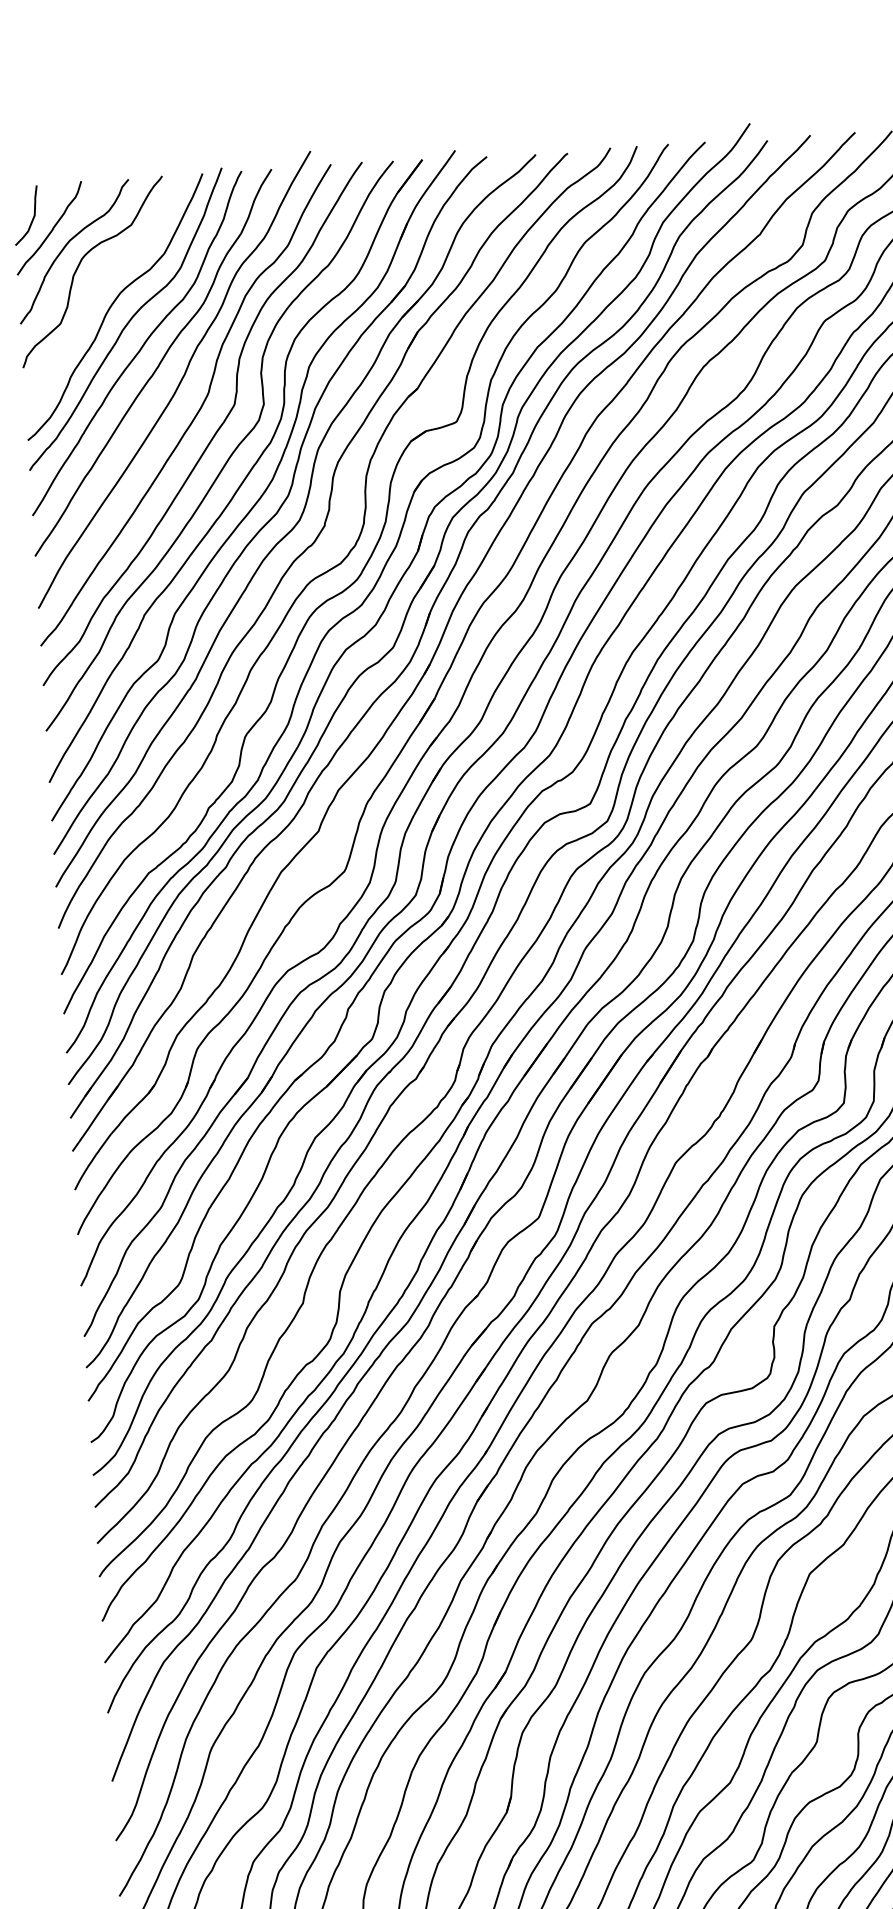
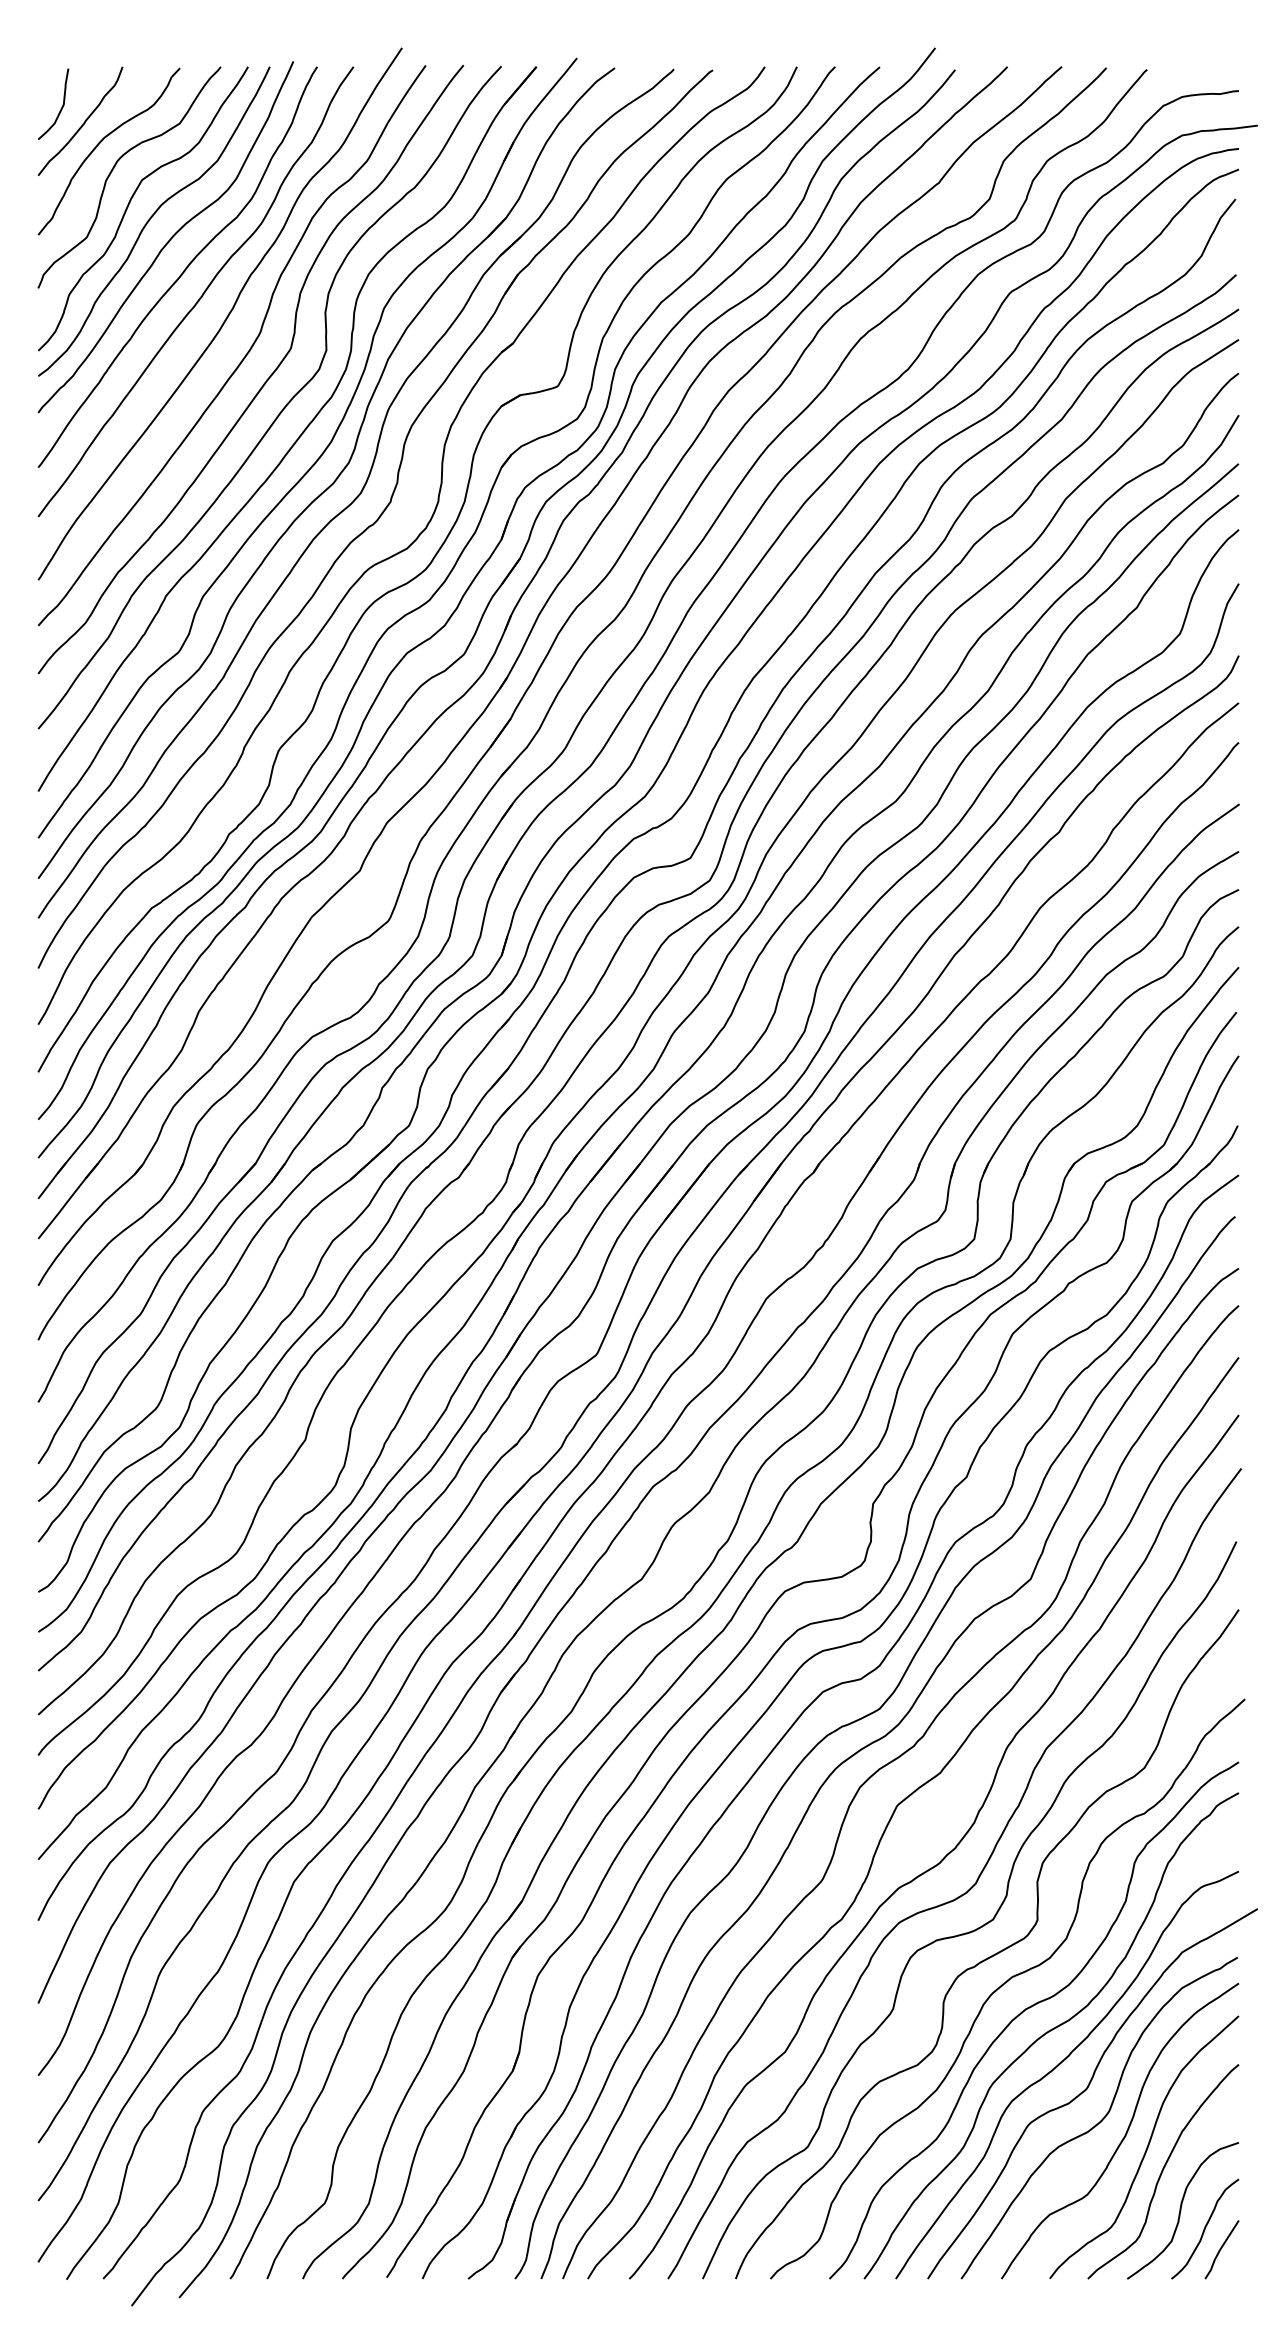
curve: (94, 292) -> (130, 202), added

